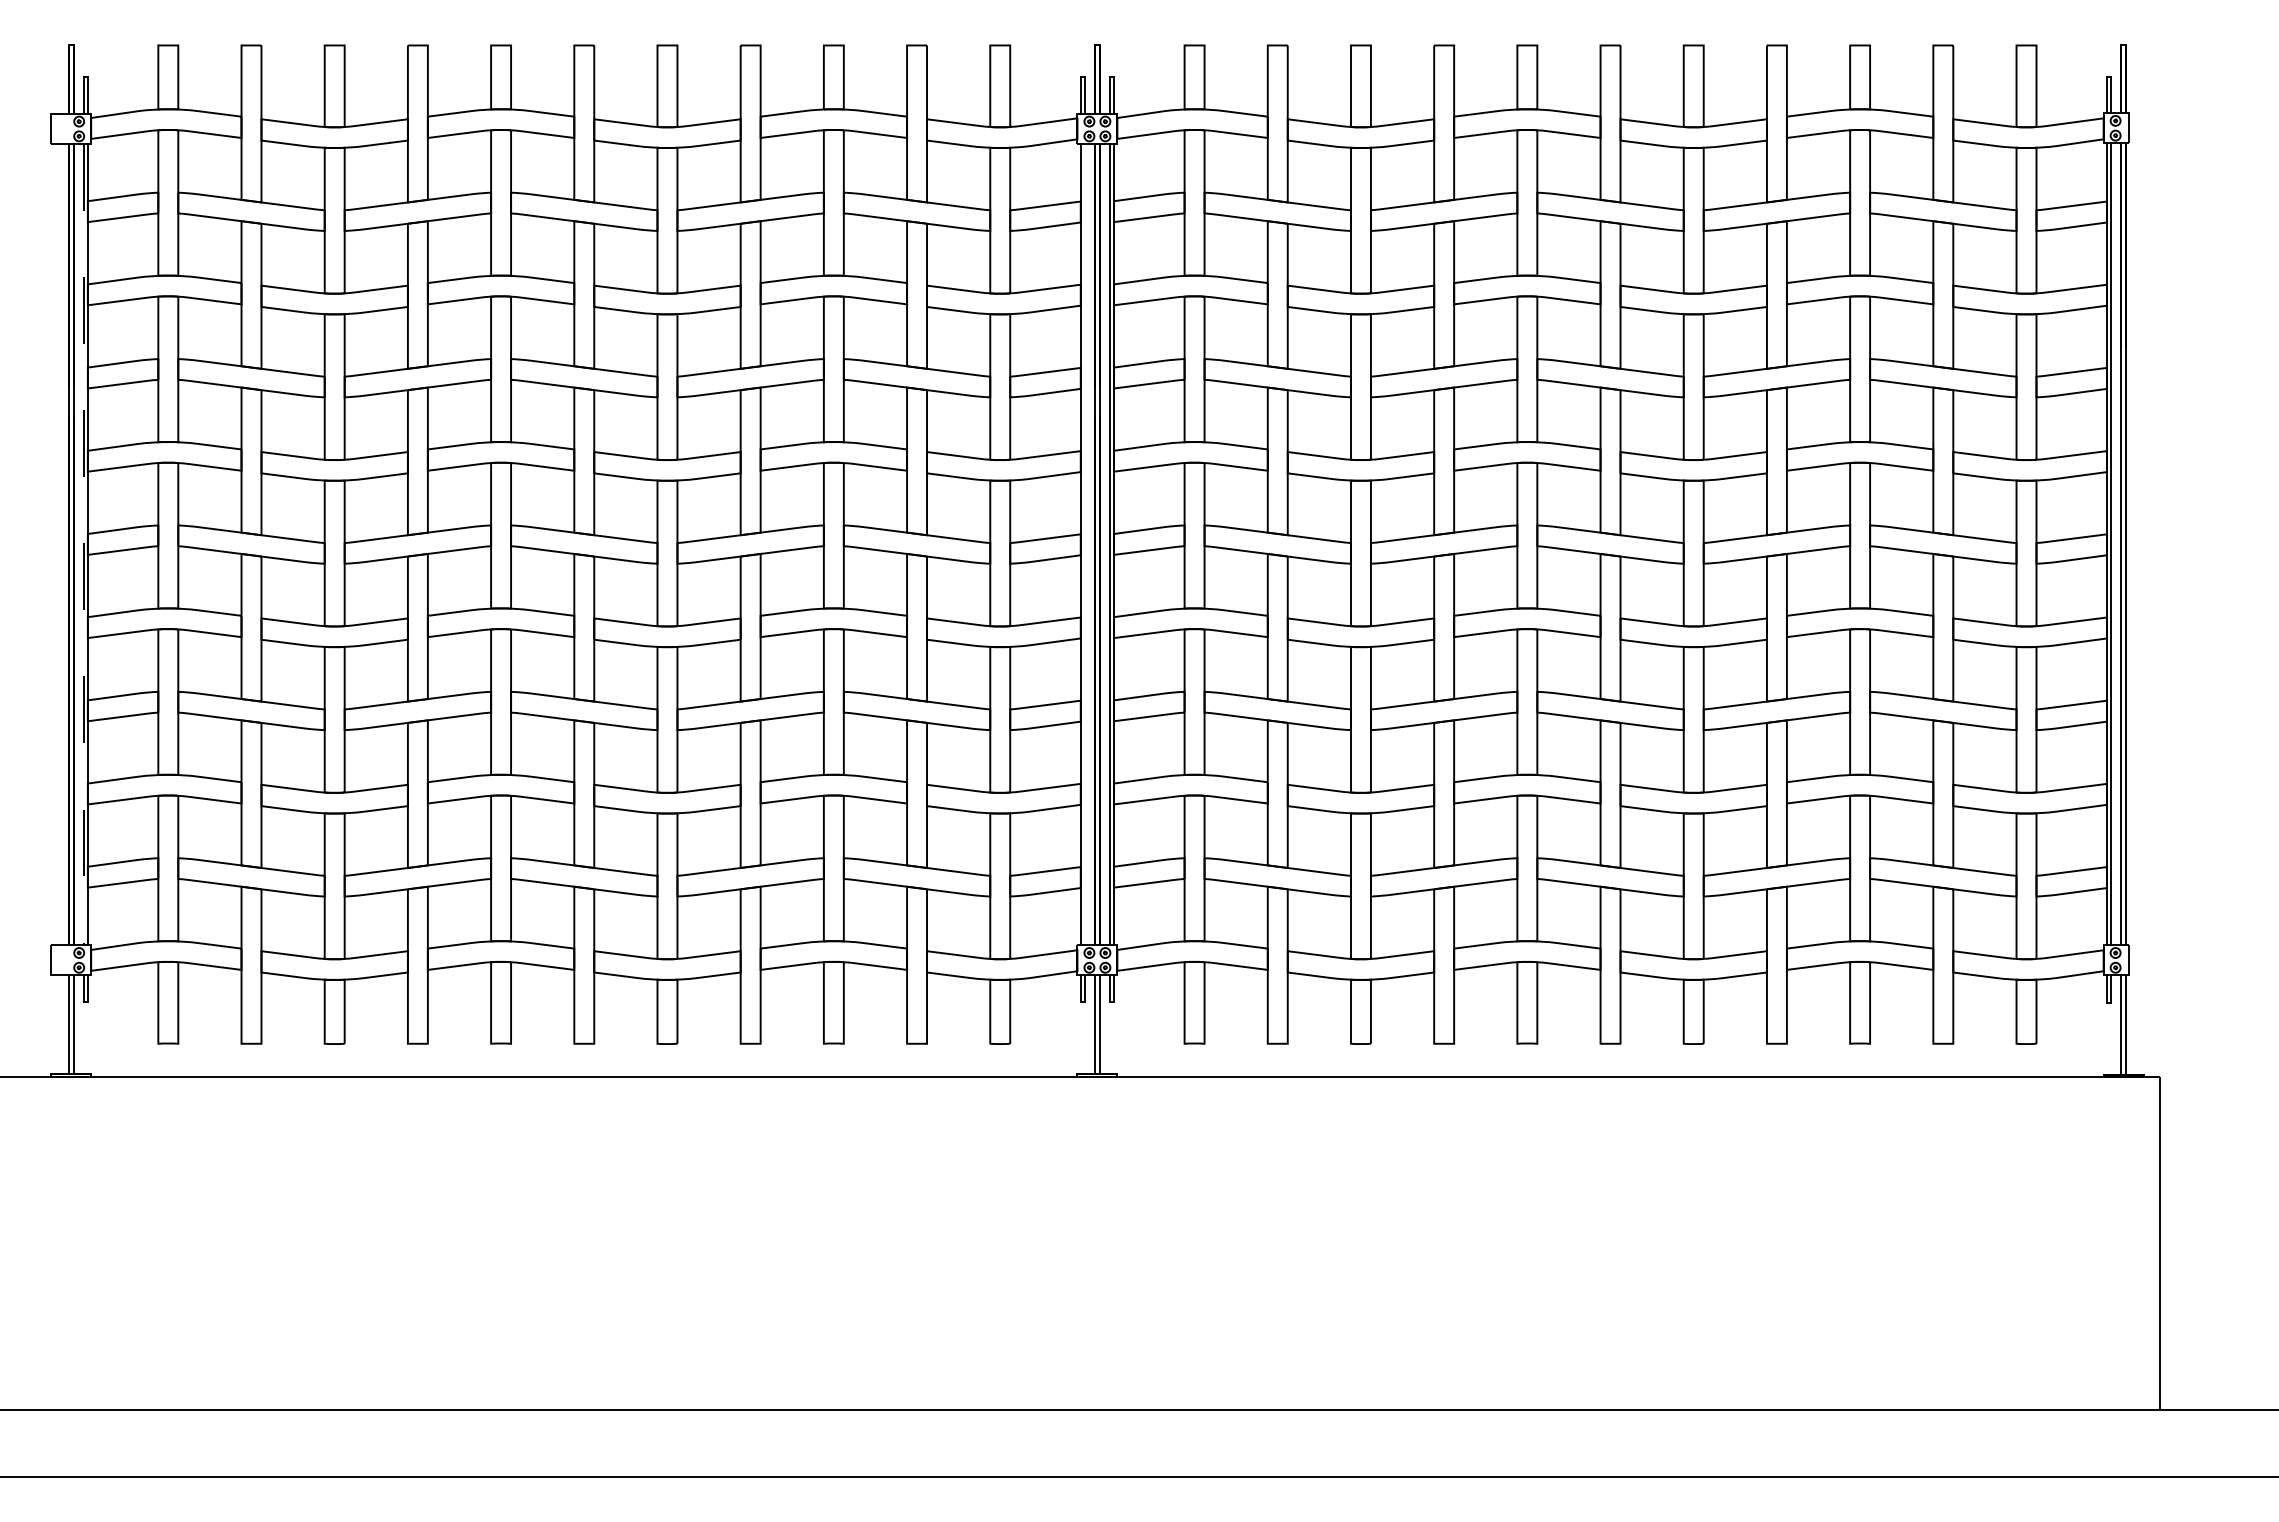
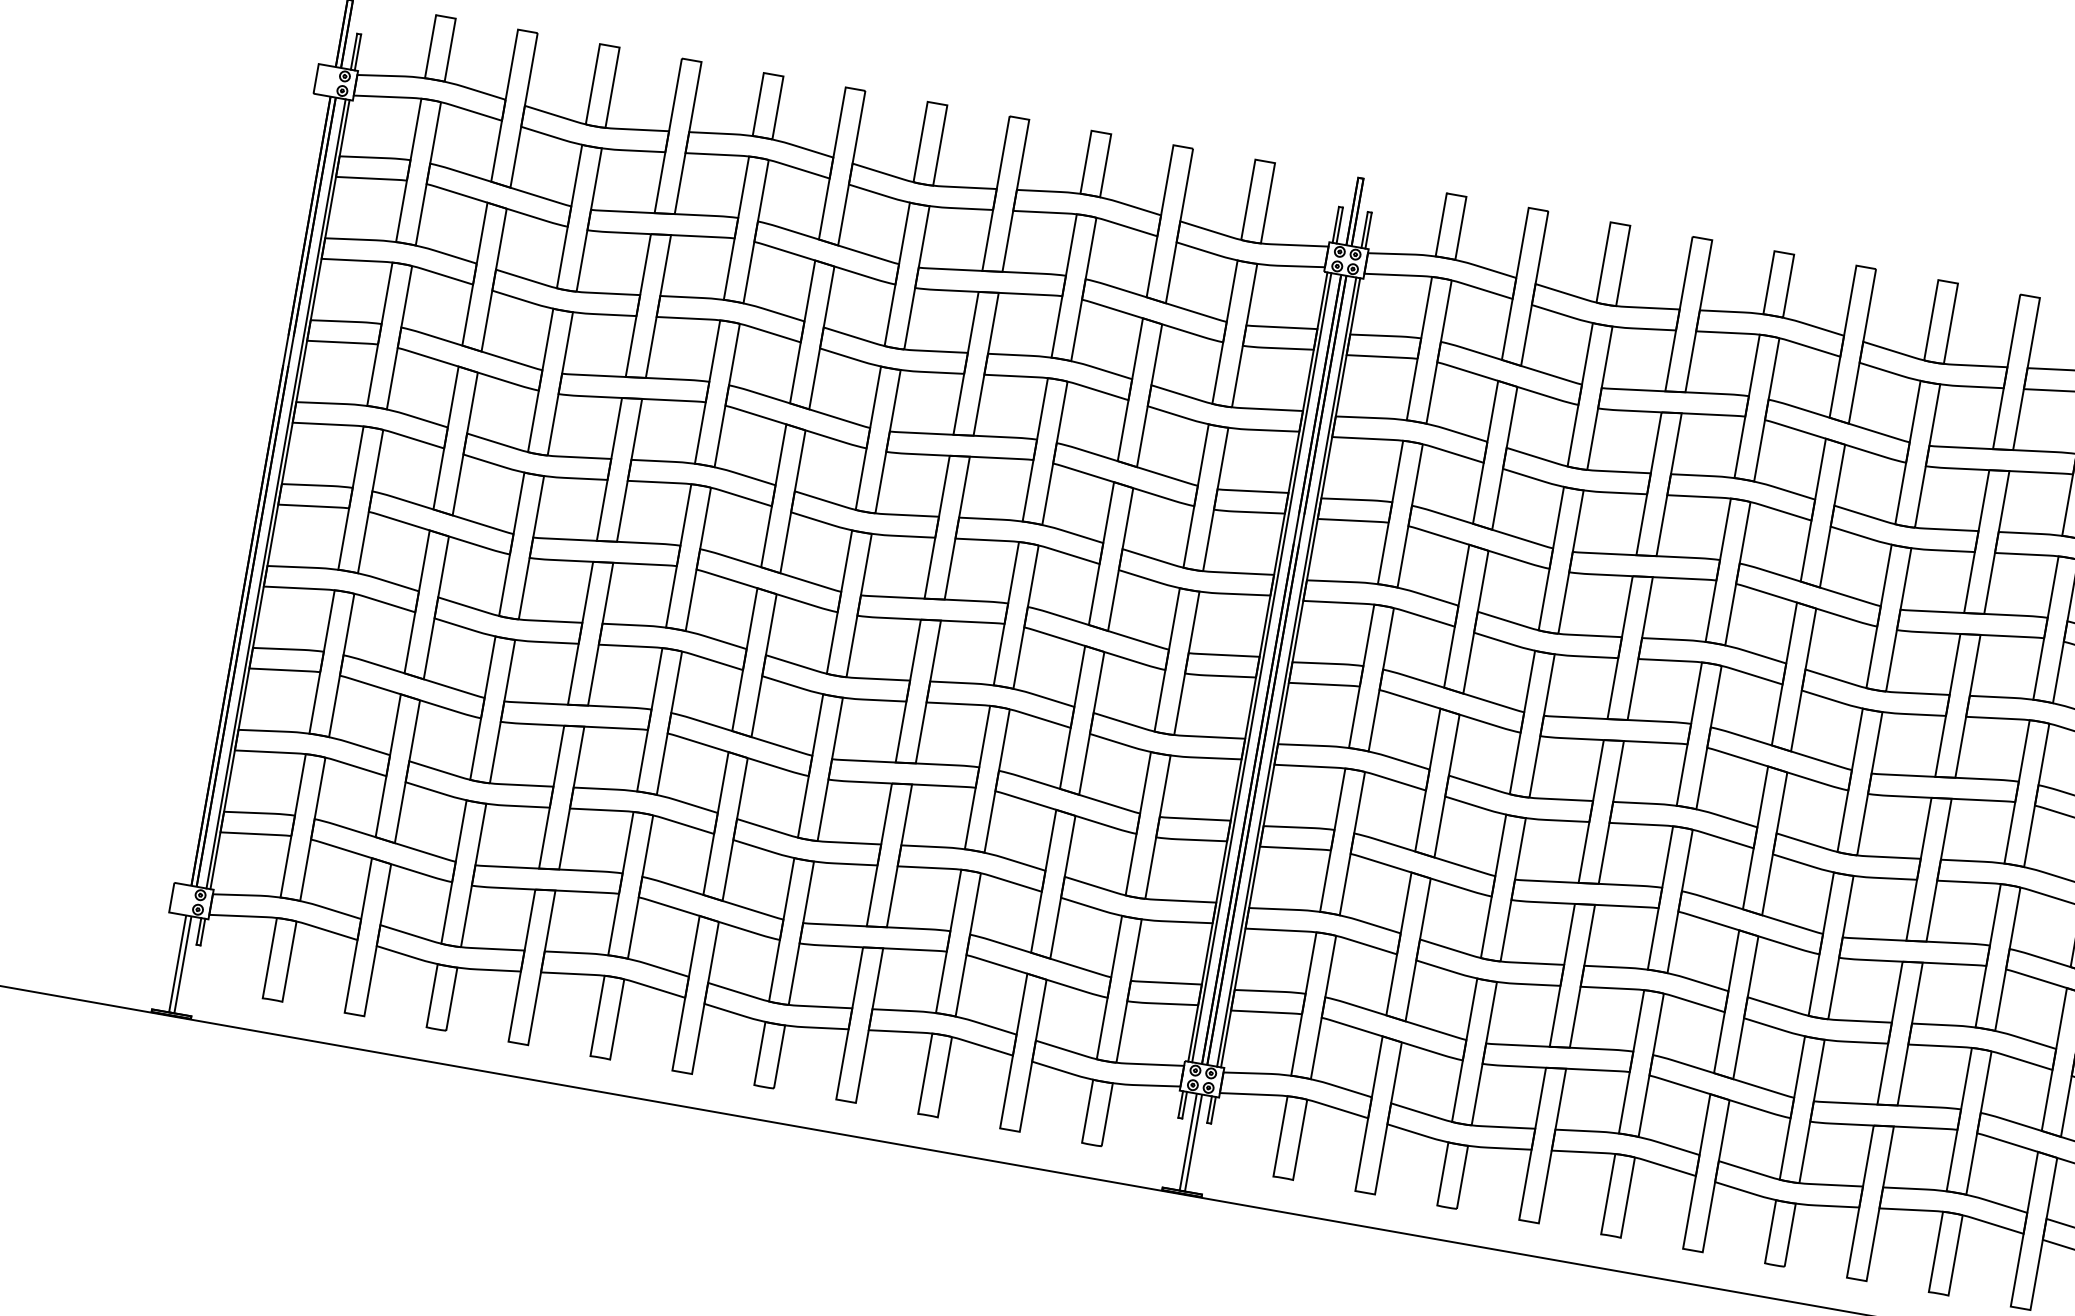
line: (83, 544) -> (275, 493), dashed -> solid
line: (1084, 544) -> (1261, 667), added

